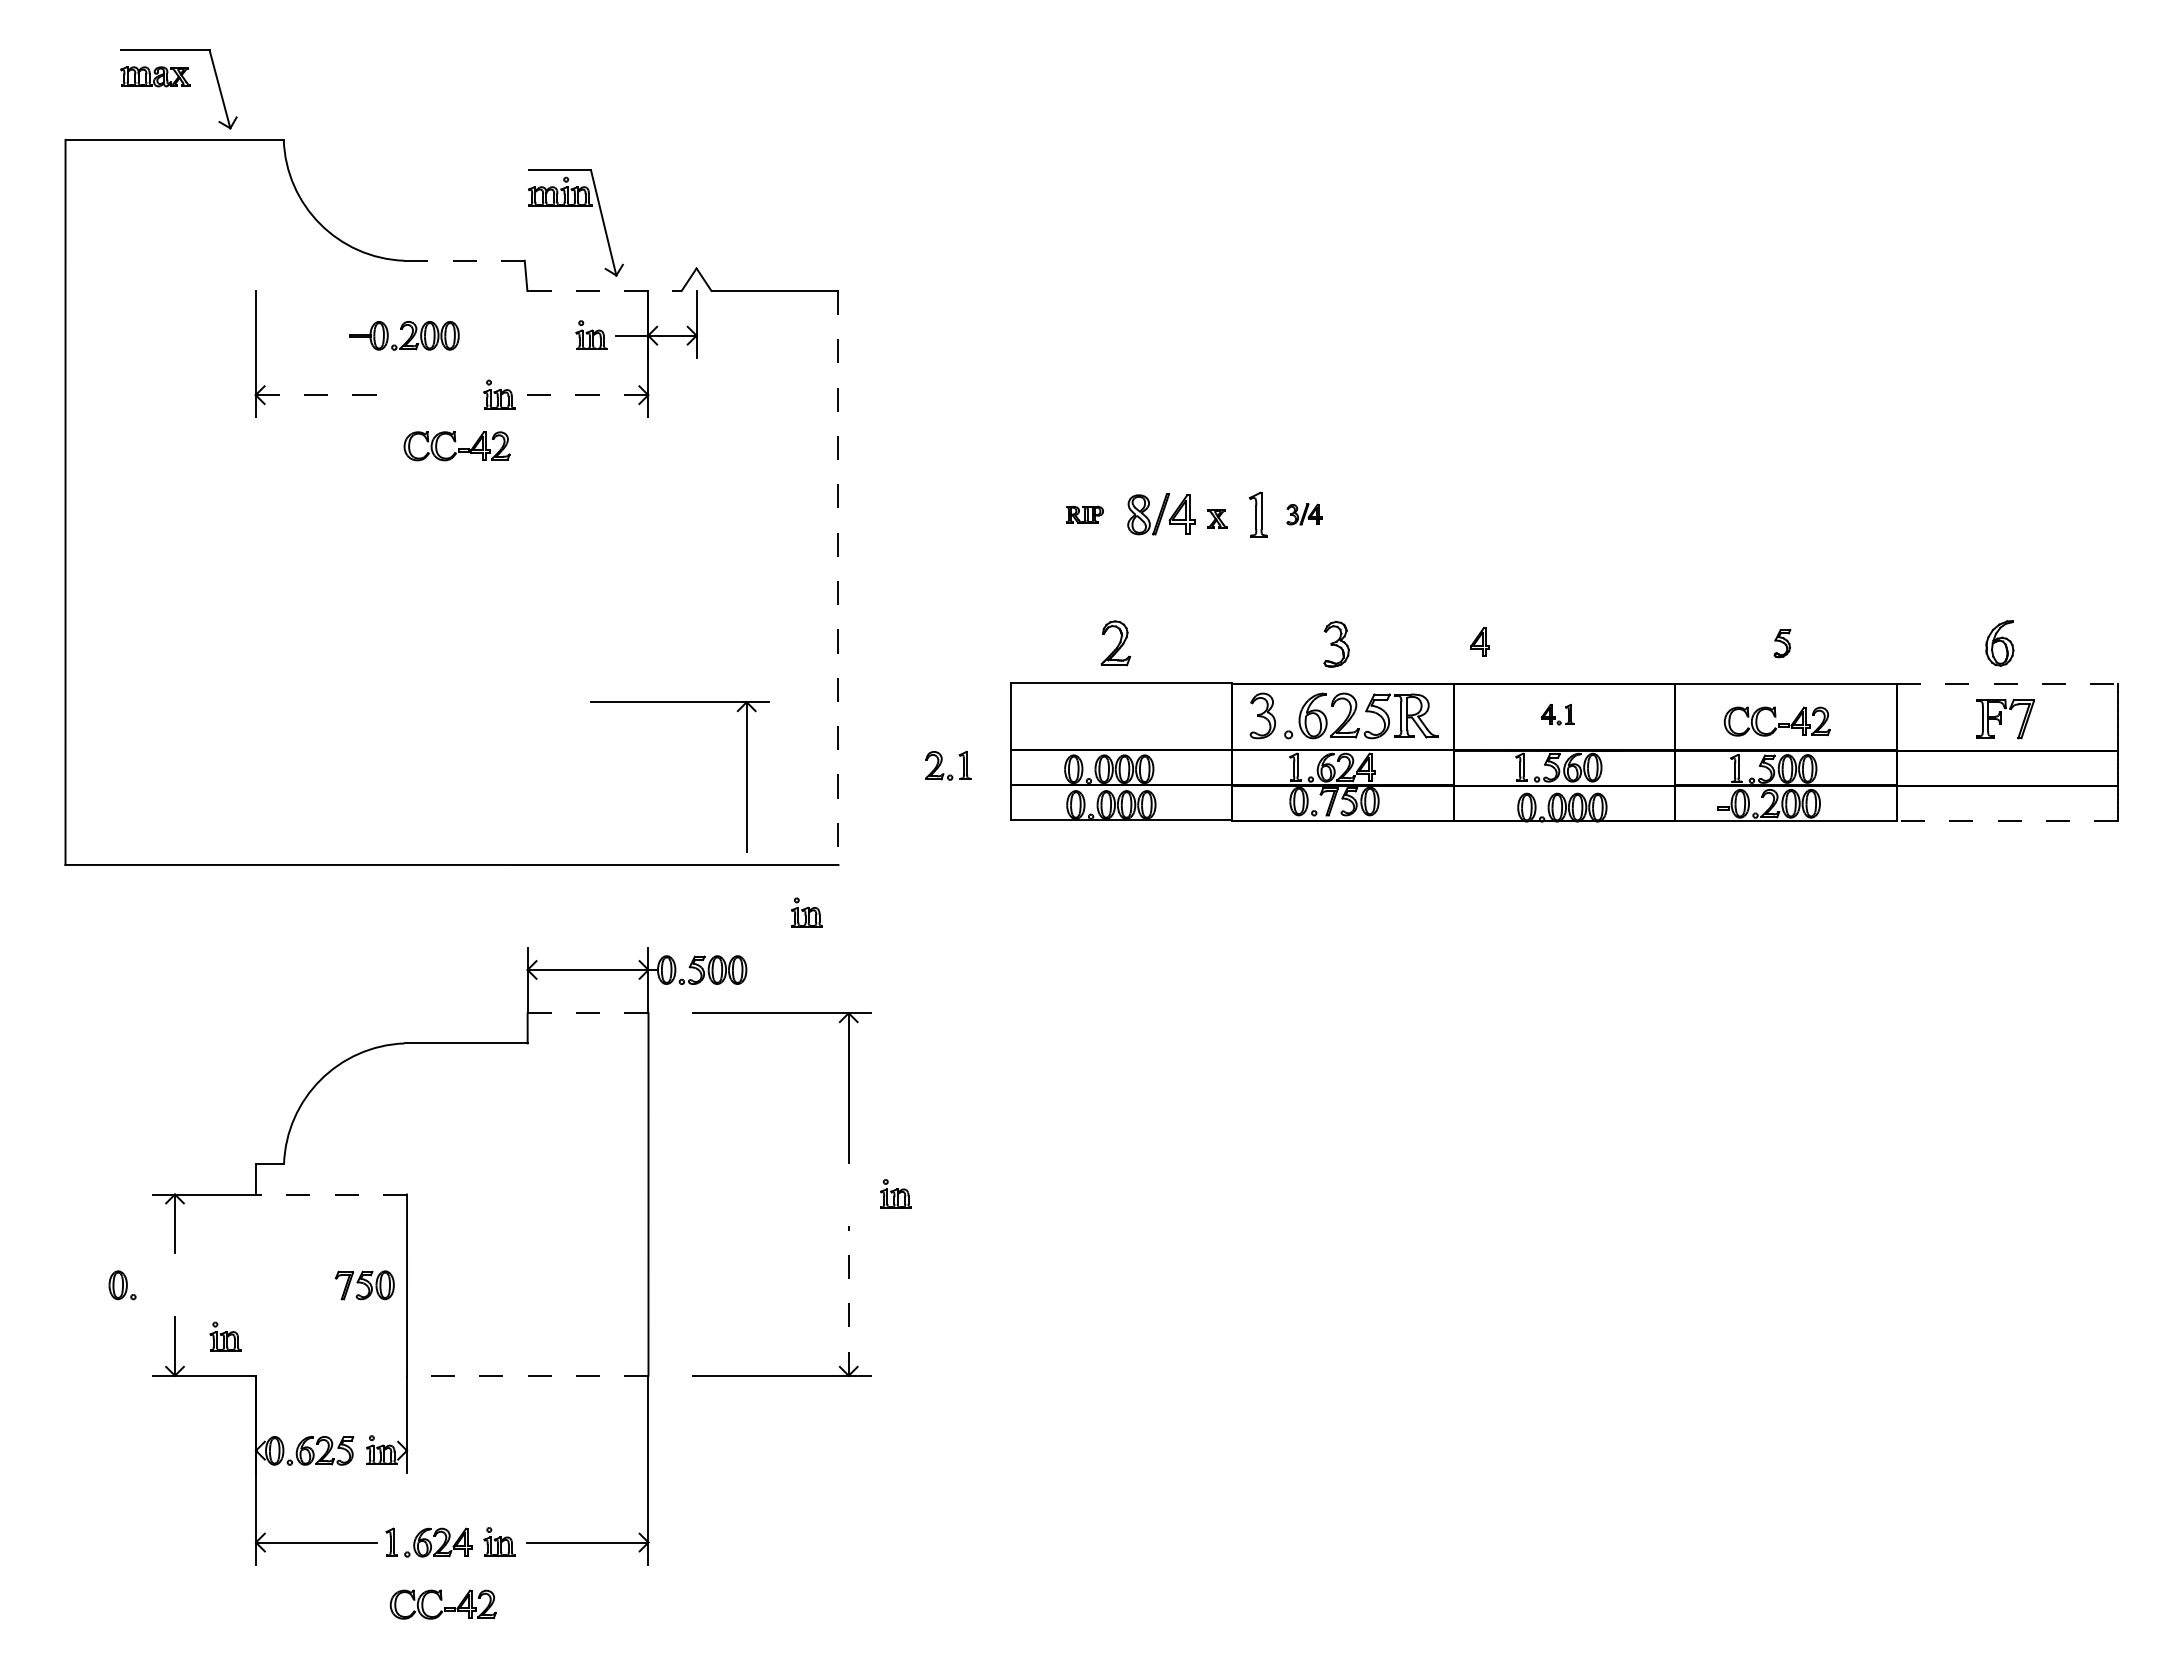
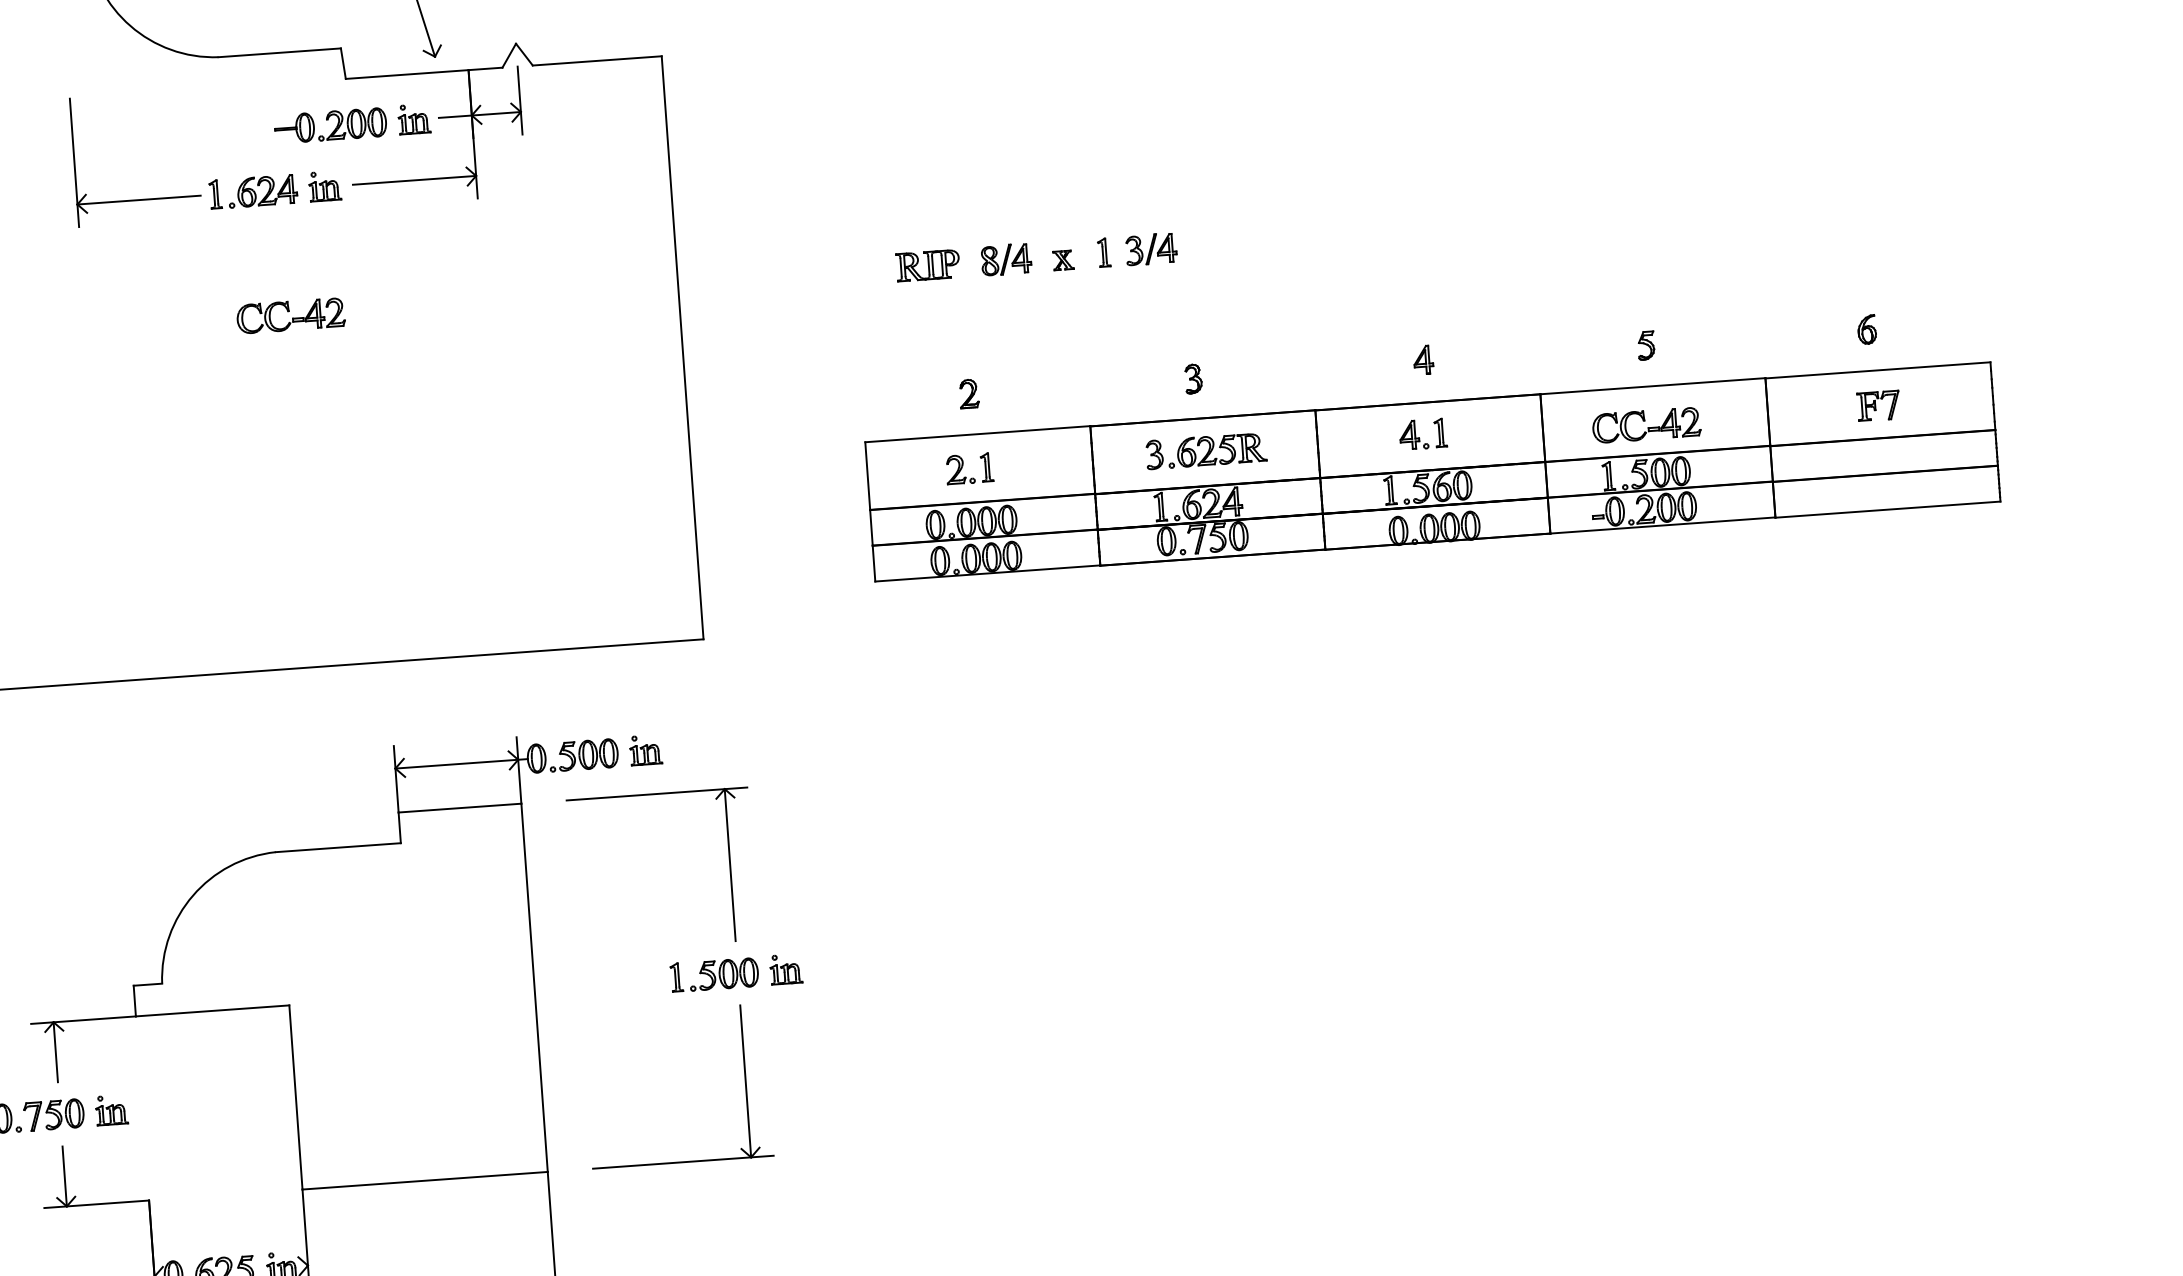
line: (465, 260) -> (280, 52), dashed -> solid
line: (605, 290) -> (425, 72), dashed -> solid
part: (404, 335) -> (330, 125), moved
line: (316, 395) -> (139, 200), dashed -> solid
part: (428, 395) -> (252, 192), added
line: (587, 395) -> (414, 180), dashed -> solid
part: (456, 446) -> (290, 316), moved
part: (1257, 513) -> (1103, 251), size x0.62
part: (1084, 514) -> (927, 265), size x1.67
part: (1161, 514) -> (1006, 259), size x0.71
part: (1304, 514) -> (1151, 249), size x1.43
line: (838, 578) -> (682, 348), dashed -> solid
part: (1479, 641) -> (1422, 359), moved
part: (1115, 642) -> (968, 393), size x0.62
part: (1999, 643) -> (1866, 329), size x0.62
part: (1336, 644) -> (1193, 379), size x0.62
line: (2007, 684) -> (1877, 370), dashed -> solid
part: (1557, 714) -> (1422, 434), size x1.43
part: (1343, 715) -> (1205, 450), size x0.62
part: (2006, 718) -> (1879, 405), size x0.71
part: (941, 764) -> (962, 468), moved
part: (746, 776) -> (603, 556), removed
line: (2007, 821) -> (1887, 510), dashed -> solid
part: (806, 912) -> (645, 750), moved
line: (588, 1013) -> (460, 808), dashed -> solid
line: (331, 1194) -> (212, 1010), dashed -> solid
part: (825, 1194) -> (714, 974), added
part: (364, 1285) -> (53, 1115), moved
line: (848, 1300) -> (745, 1080), dashed -> solid
part: (225, 1336) -> (111, 1110), moved
line: (527, 1375) -> (424, 1180), dashed -> solid

